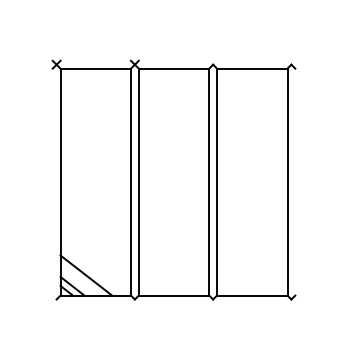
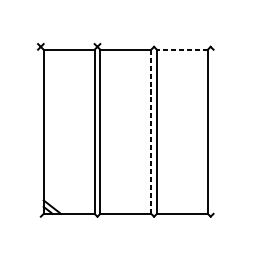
line: (251, 68) -> (181, 49), solid -> dashed
line: (209, 181) -> (151, 131), solid -> dashed
line: (86, 275) -> (62, 199), removed

